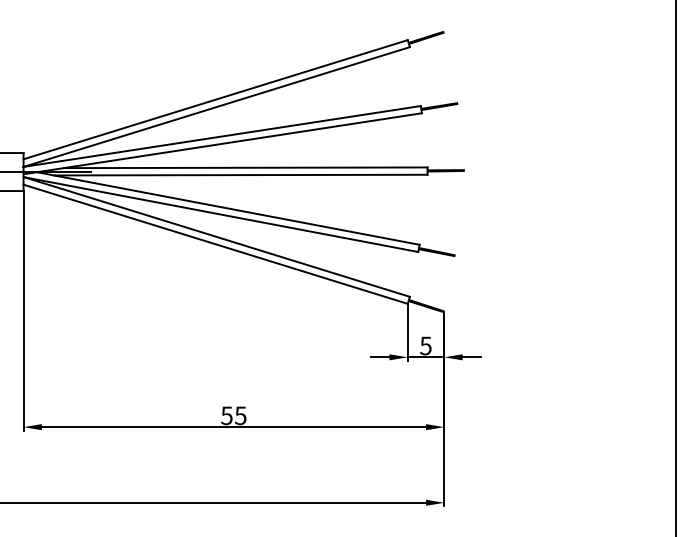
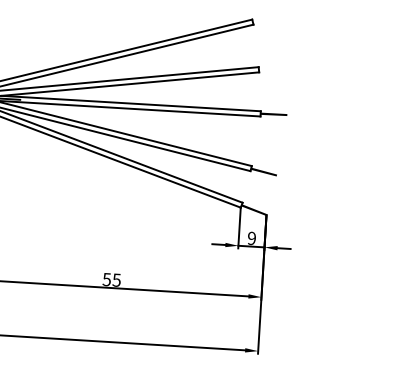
fill: (426, 37) -> (265, 18), removed
fill: (439, 106) -> (272, 68), removed
text: (425, 345) -> (251, 238), 5 -> 9

